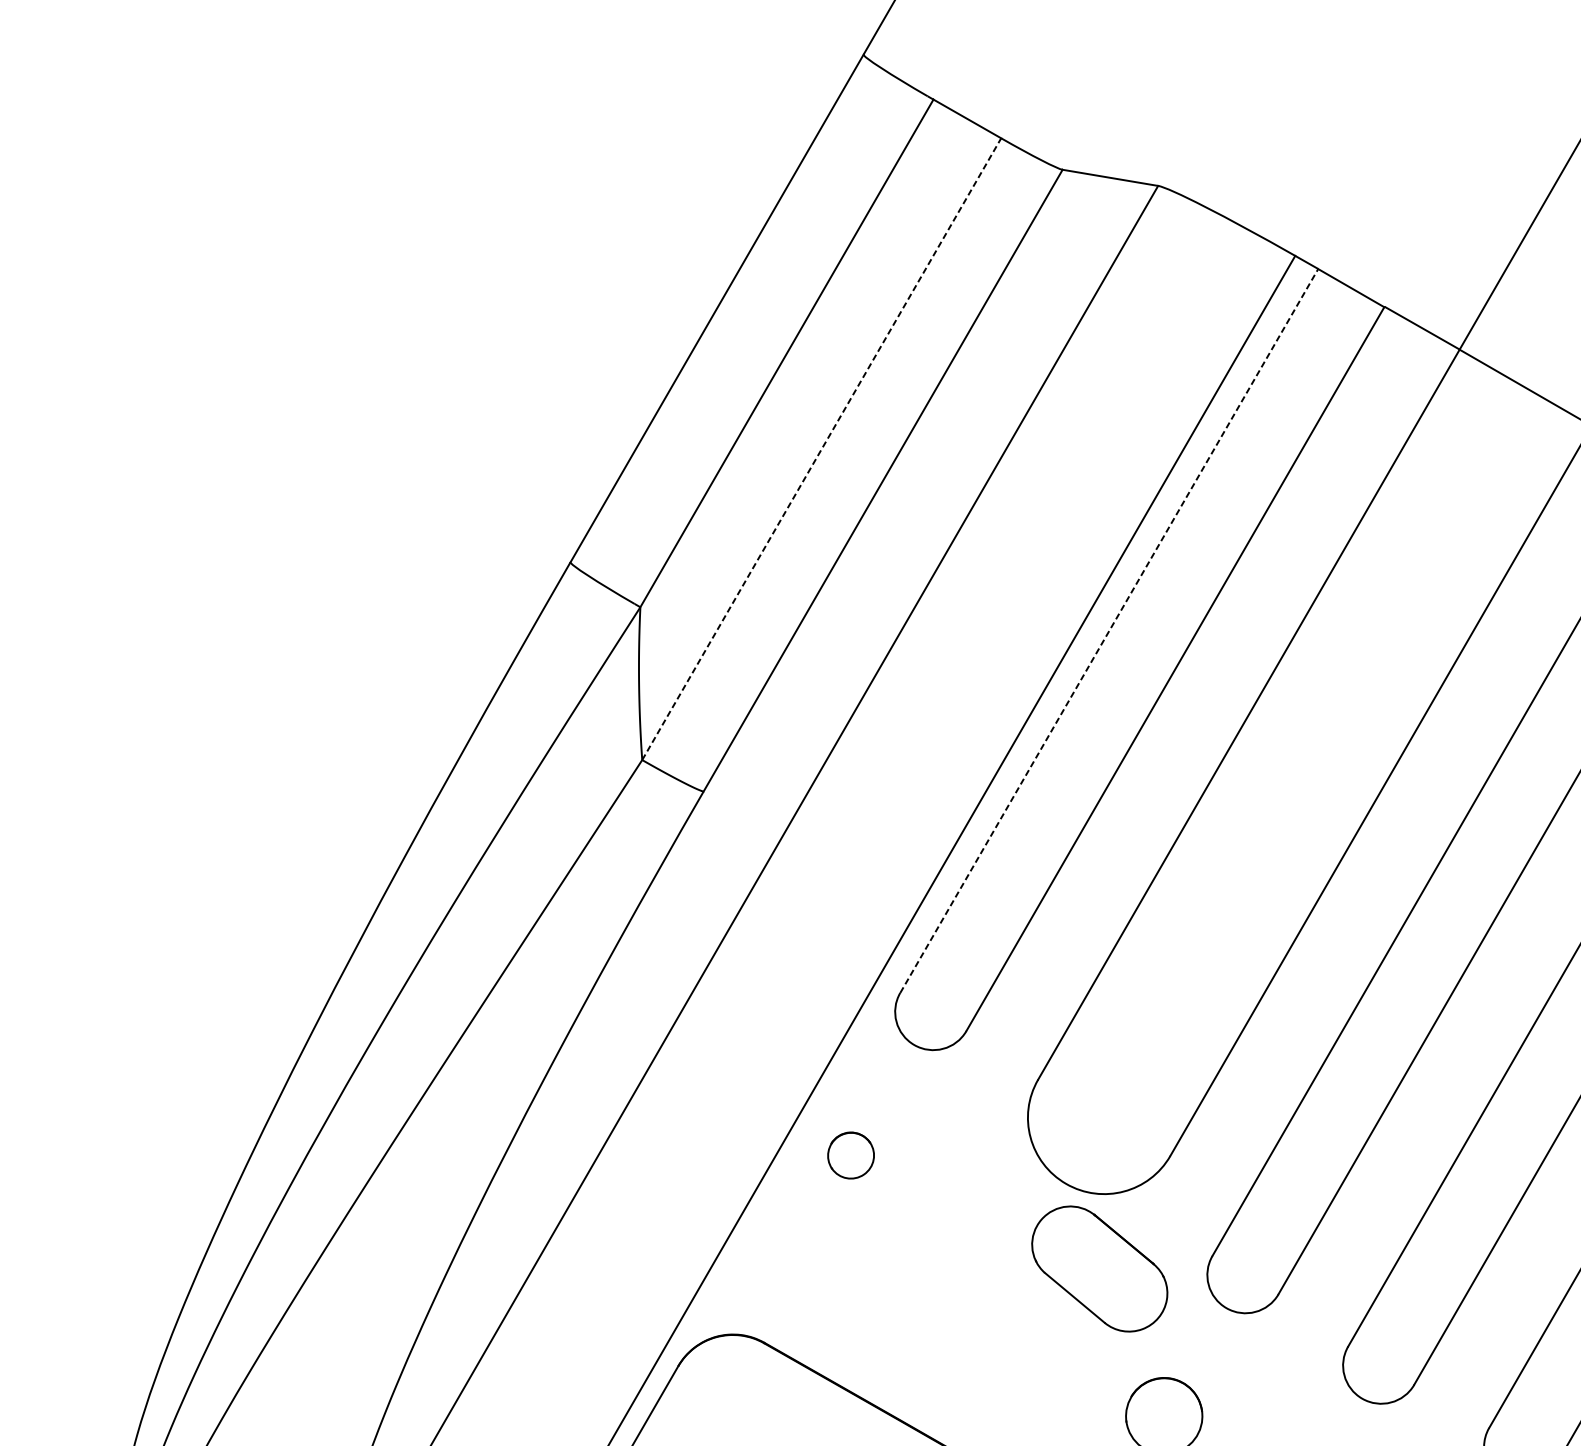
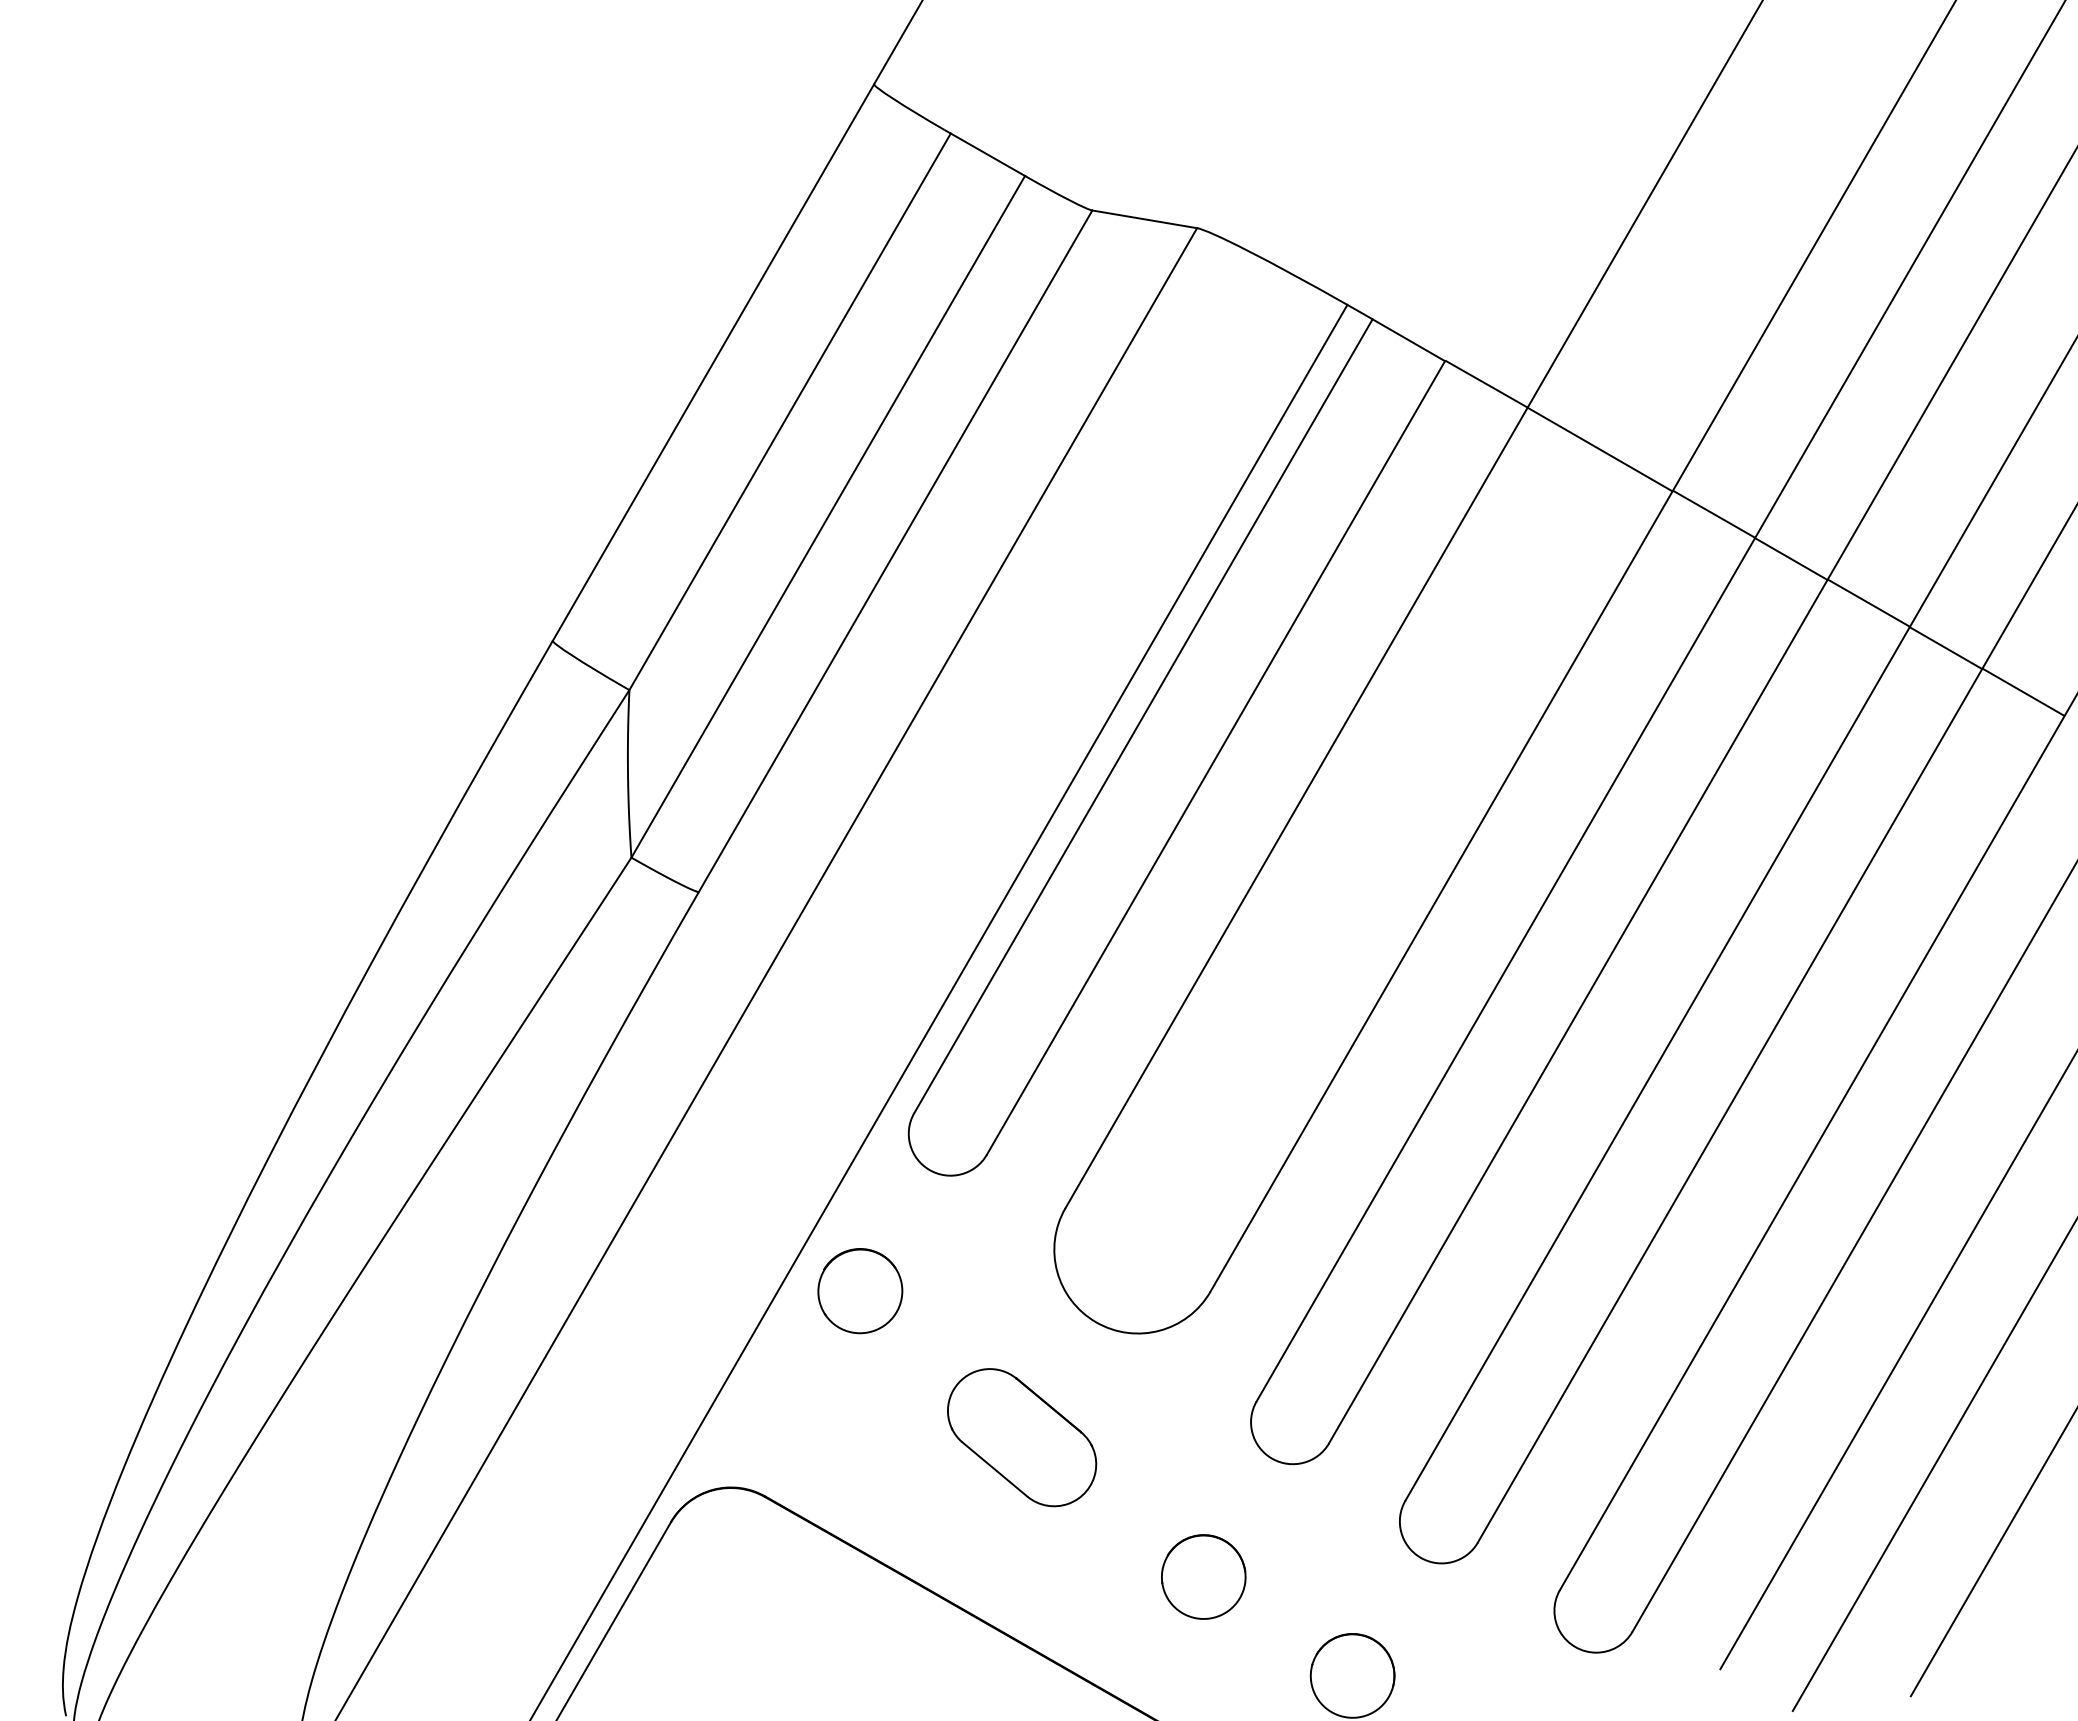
line: (821, 448) -> (828, 516), dashed -> solid
line: (1109, 630) -> (1143, 715), dashed -> solid
part: (851, 1155) -> (860, 1291), size x1.67
part: (1100, 1268) -> (1022, 1437), moved

